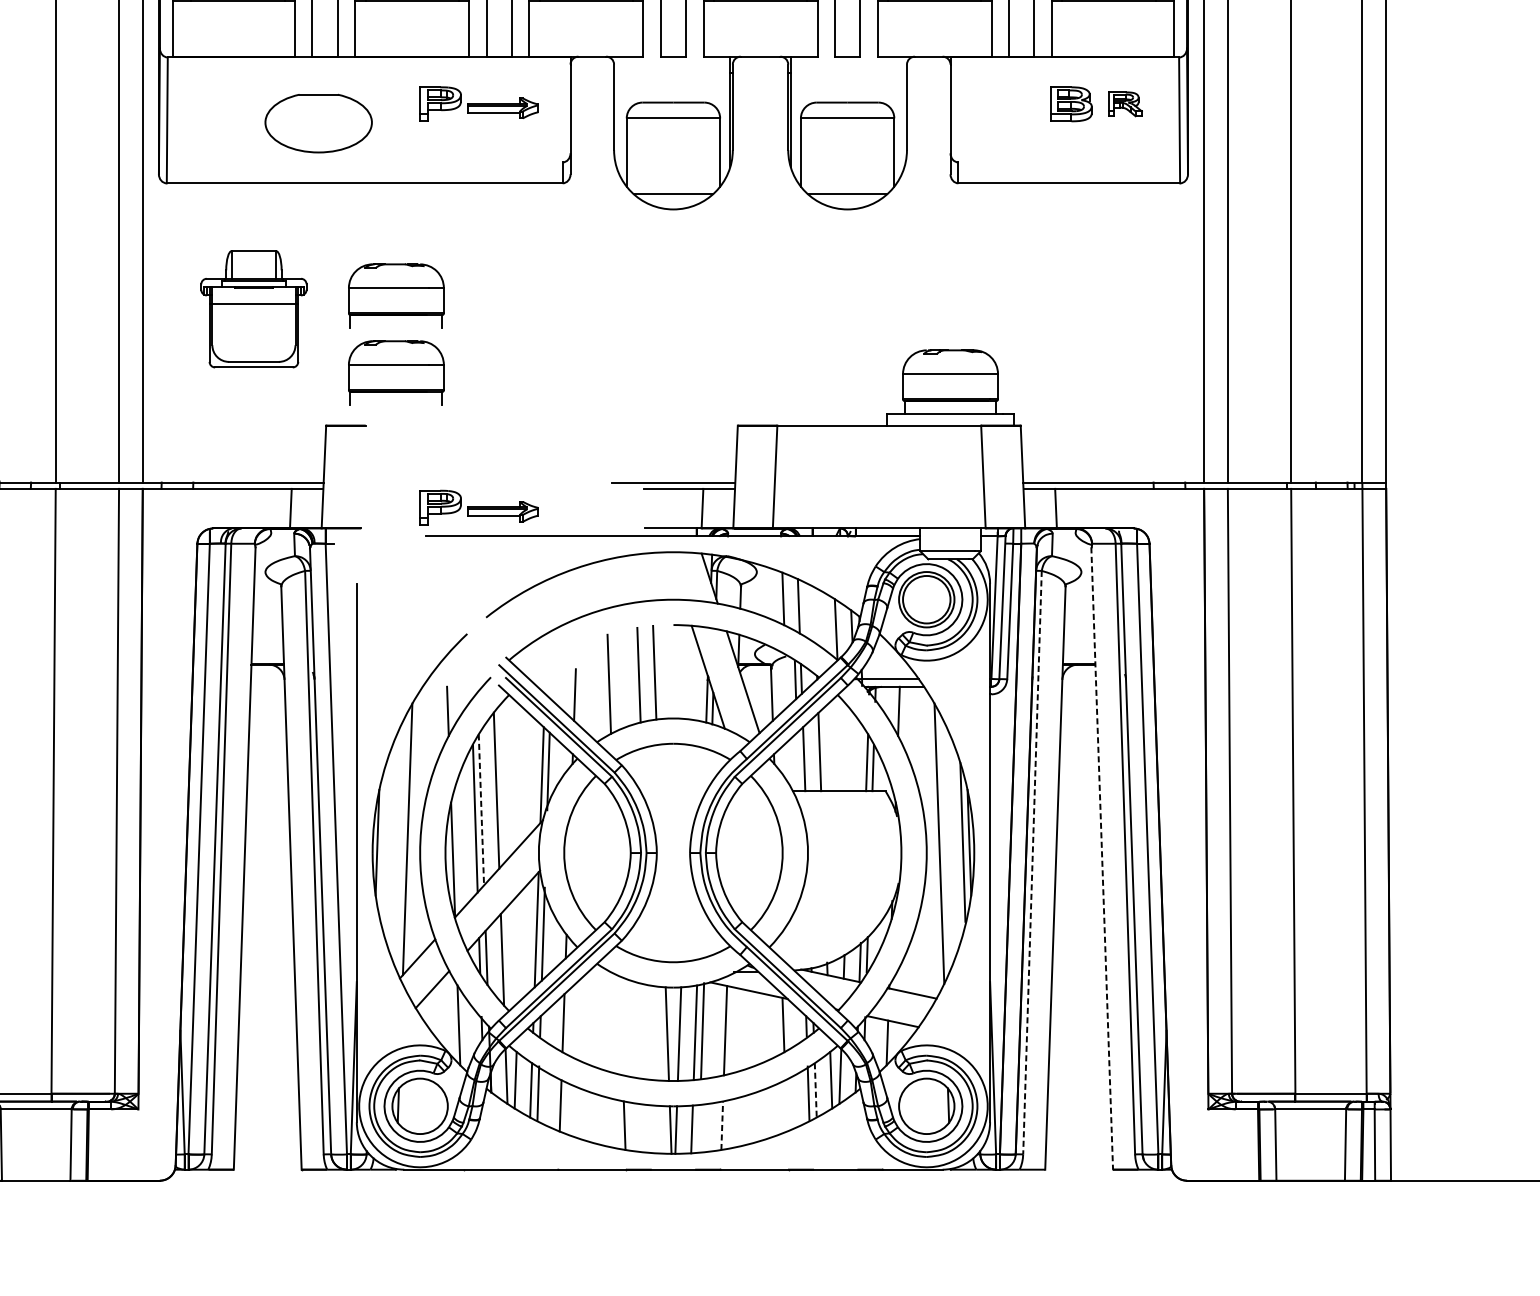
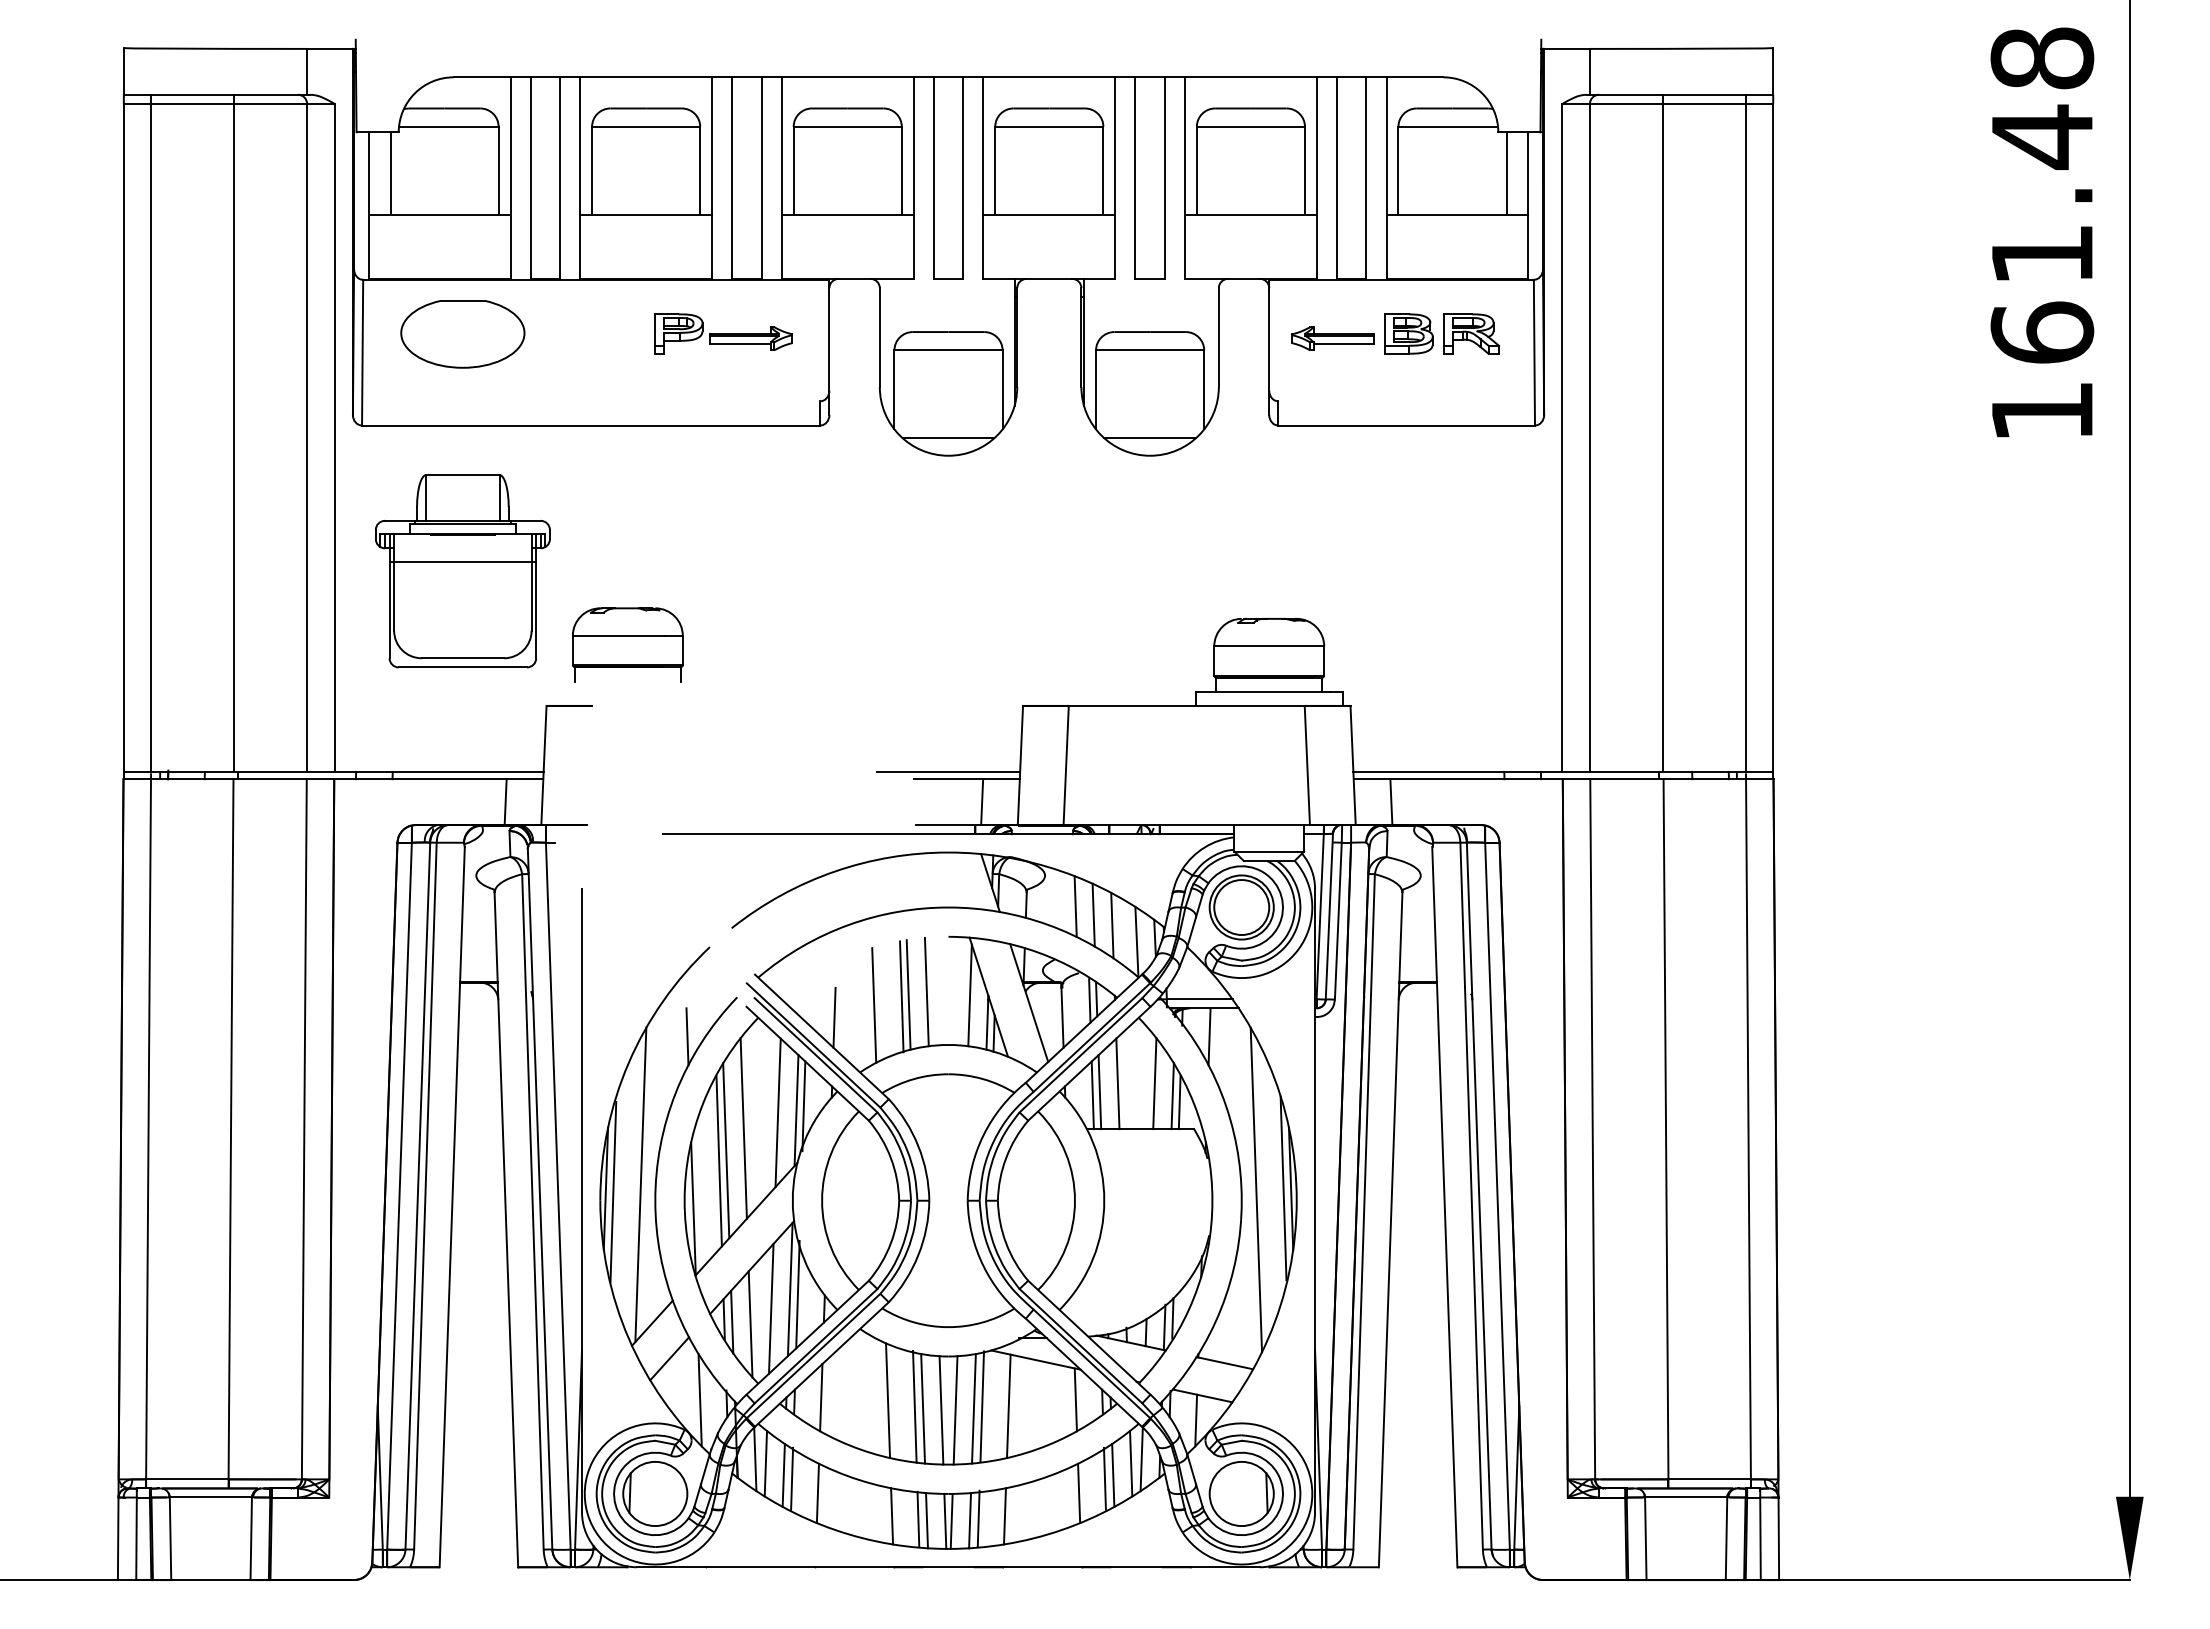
part: (1125, 103) -> (1471, 333), size x1.43
part: (1005, 108) -> (1332, 338), added
part: (318, 123) -> (462, 334), moved
part: (396, 295) -> (627, 555), removed
part: (253, 309) -> (462, 571), size x1.43
part: (479, 507) -> (723, 800), removed
line: (815, 615) -> (1112, 925), added
line: (691, 675) -> (969, 995), added
line: (632, 676) -> (901, 996), added
line: (851, 751) -> (1154, 1083), added
line: (797, 762) -> (1092, 1095), added
line: (525, 776) -> (777, 1112), added
line: (481, 810) -> (726, 1151), dashed -> solid
line: (384, 845) -> (613, 1192), added
line: (1101, 858) -> (1444, 1207), dashed -> solid
line: (1032, 862) -> (1364, 1211), dashed -> solid
line: (520, 946) -> (771, 1308), added
line: (621, 1025) -> (888, 1400), added
line: (644, 1030) -> (914, 1406), added
line: (651, 1032) -> (923, 1408), added
line: (815, 1090) -> (1113, 1475), dashed -> solid
line: (786, 1105) -> (1079, 1493), added
line: (722, 1124) -> (1005, 1515), dashed -> solid
line: (647, 1127) -> (918, 1518), added
line: (699, 1127) -> (978, 1518), added
line: (654, 1129) -> (926, 1520), added

